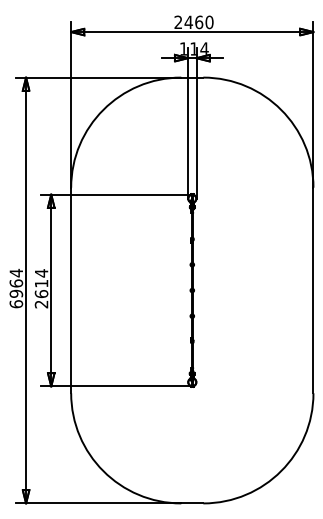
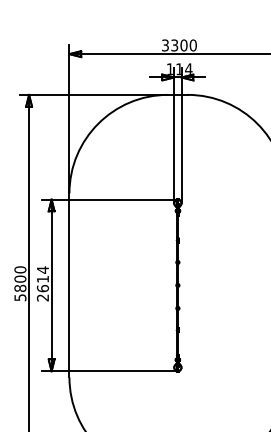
text: (188, 22) -> (174, 45), 2460 -> 3300
text: (16, 288) -> (20, 283), 6964 -> 5800

